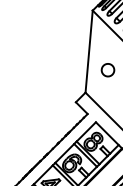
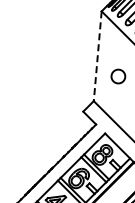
line: (88, 51) -> (97, 56), solid -> dashed

